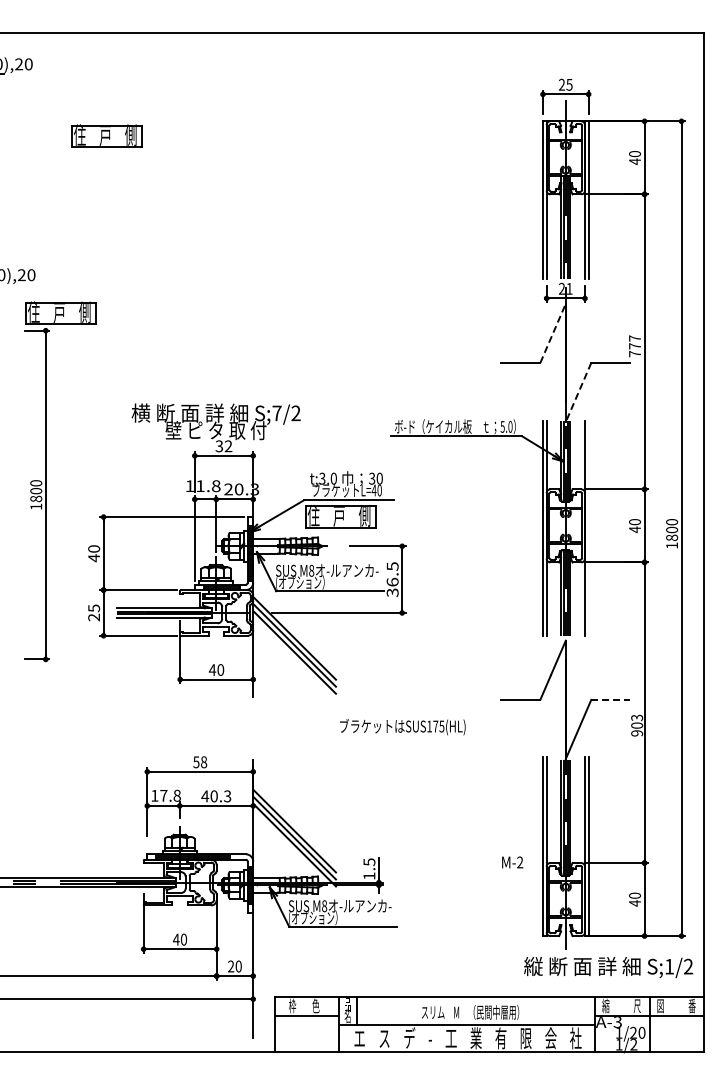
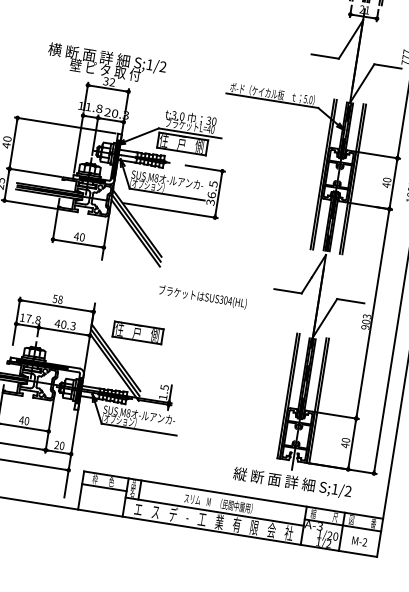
line: (553, 332) -> (351, 38), dashed -> solid
line: (578, 392) -> (362, 83), dashed -> solid
text: (276, 413) -> (149, 64), S;7/2 -> S;1/2
line: (588, 528) -> (354, 179), added
line: (610, 699) -> (350, 300), dashed -> solid
text: (435, 726) -> (225, 300), SUS175(HL) -> SUS304(HL)
part: (319, 790) -> (137, 332), added
text: (512, 862) -> (359, 541), moved
text: (608, 967) -> (292, 483), moved

